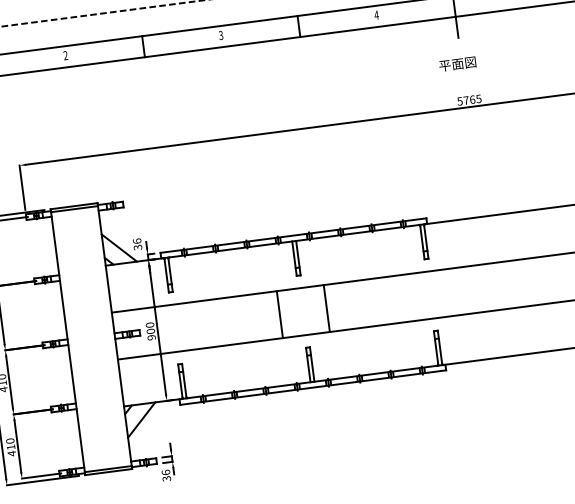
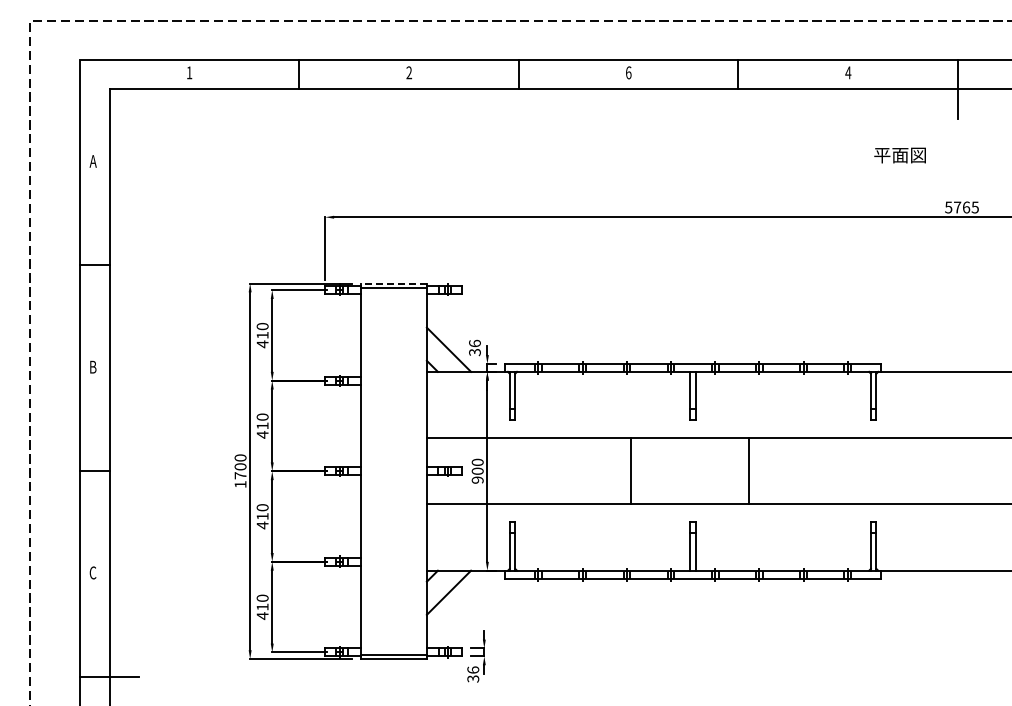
text: (220, 35) -> (628, 72), 3 -> 6
text: (457, 64) -> (899, 155), moved
line: (73, 206) -> (393, 283), solid -> dashed
line: (327, 308) -> (749, 471), moved
line: (279, 314) -> (630, 471), moved

